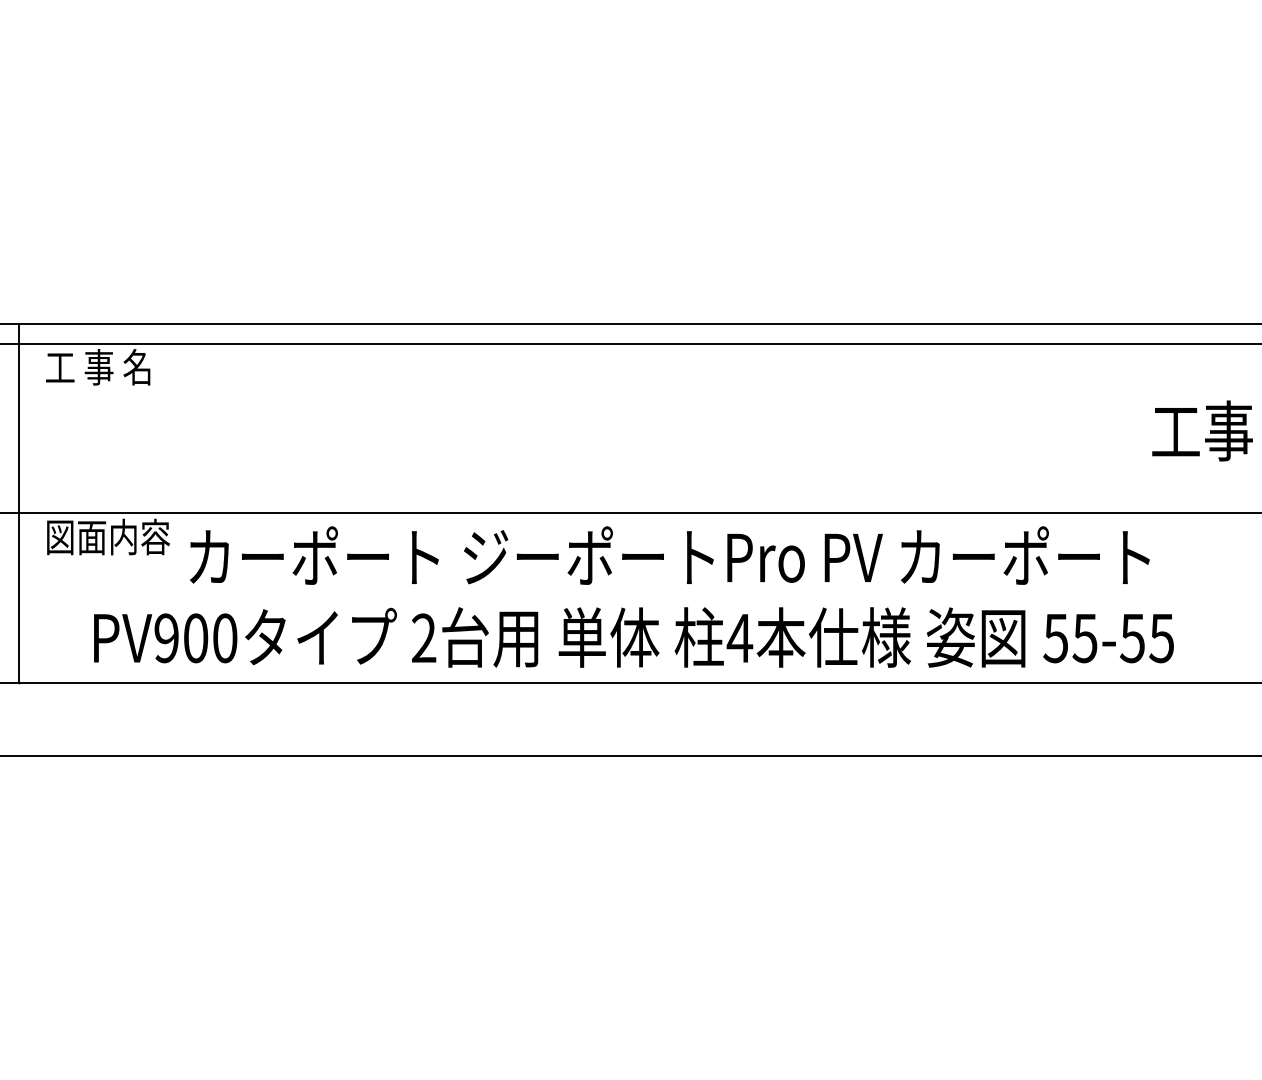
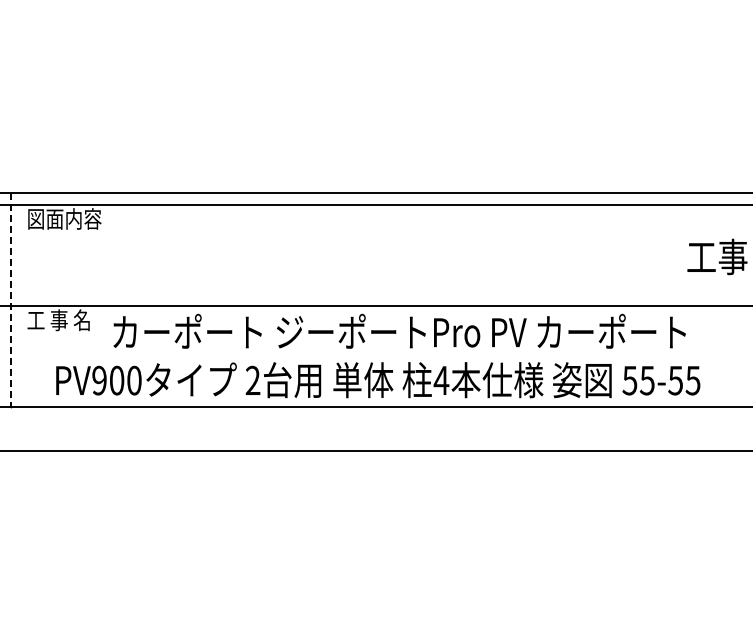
text: (107, 366) -> (64, 218), 工 事 名 -> 図面内容
line: (19, 503) -> (11, 300), solid -> dashed
text: (107, 537) -> (64, 320), 図面内容 -> 工 事 名

